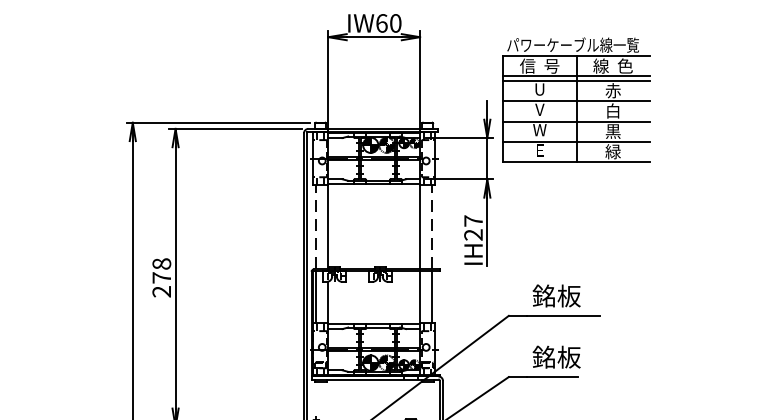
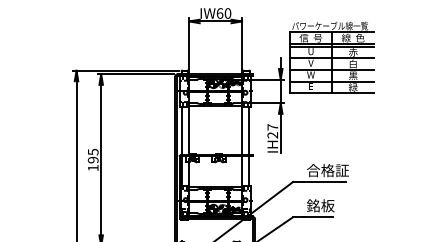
line: (316, 226) -> (182, 130), dashed -> solid
line: (433, 226) -> (249, 130), dashed -> solid
text: (160, 276) -> (92, 159), 278 -> 195
text: (568, 295) -> (327, 170), 銘板 -> 合格証

